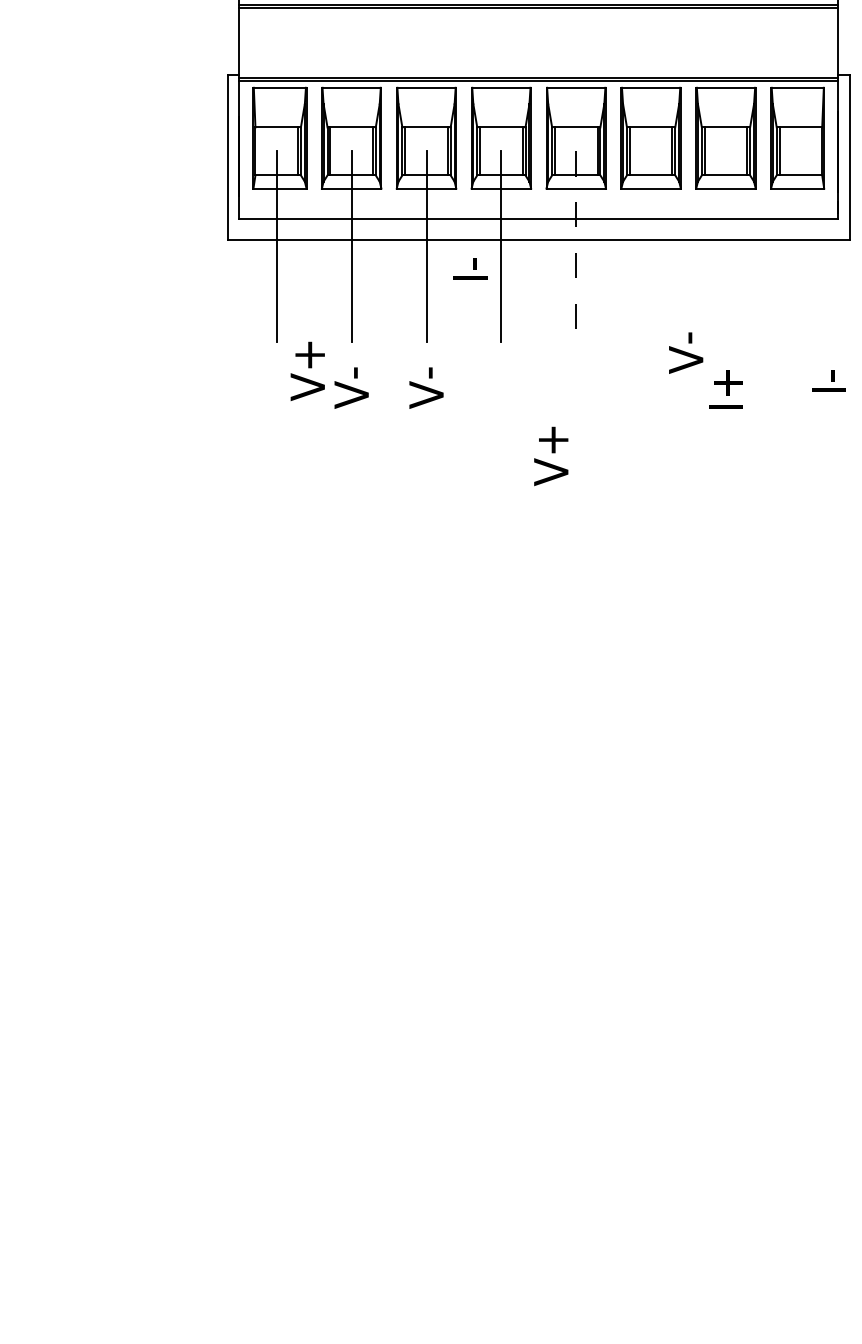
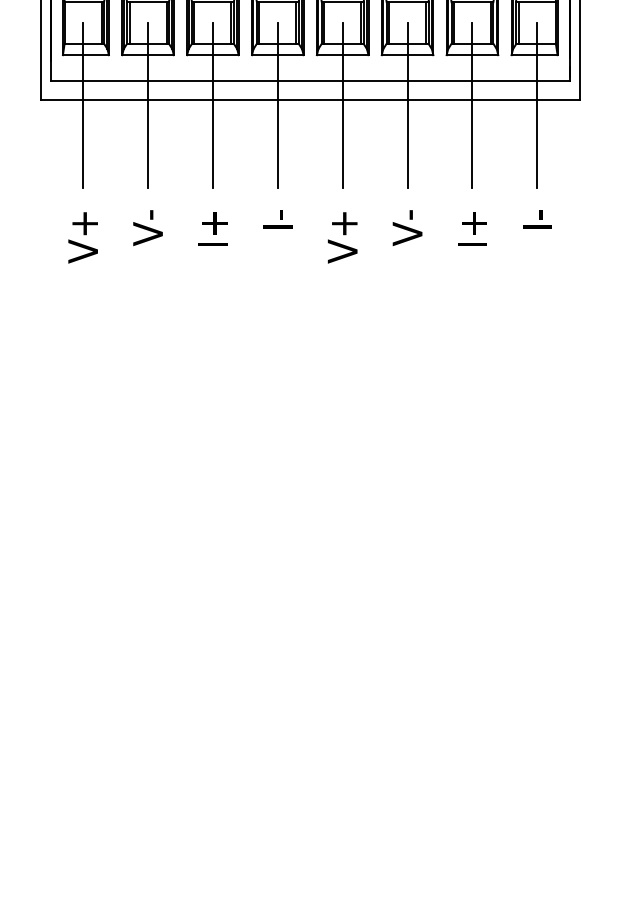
line: (651, 246) -> (407, 105), added
line: (725, 246) -> (472, 105), added
line: (800, 246) -> (537, 105), added
line: (576, 247) -> (342, 106), dashed -> solid
text: (470, 268) -> (277, 218), moved
text: (686, 352) -> (407, 227), moved
text: (307, 370) -> (82, 237), moved
text: (828, 380) -> (537, 218), moved
text: (426, 387) -> (212, 227), V- -> I+
text: (551, 456) -> (342, 237), moved

